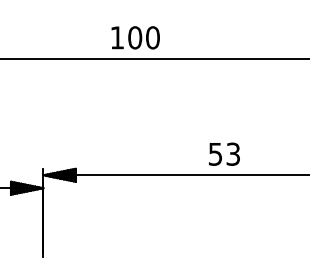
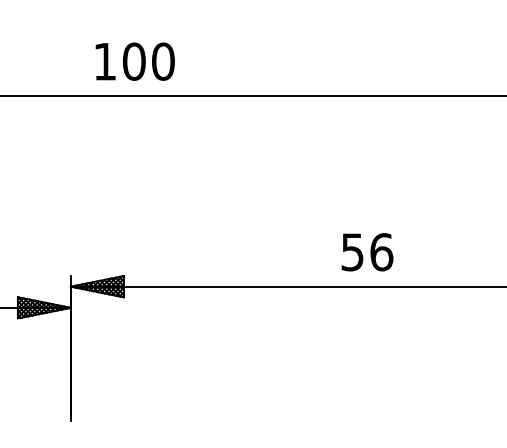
text: (135, 37) -> (134, 61), moved
text: (233, 153) -> (381, 251), 53 -> 56

